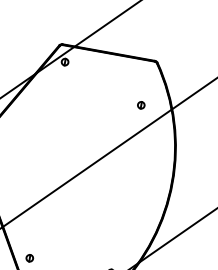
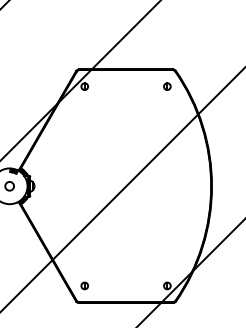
part: (141, 105) -> (167, 86), moved

